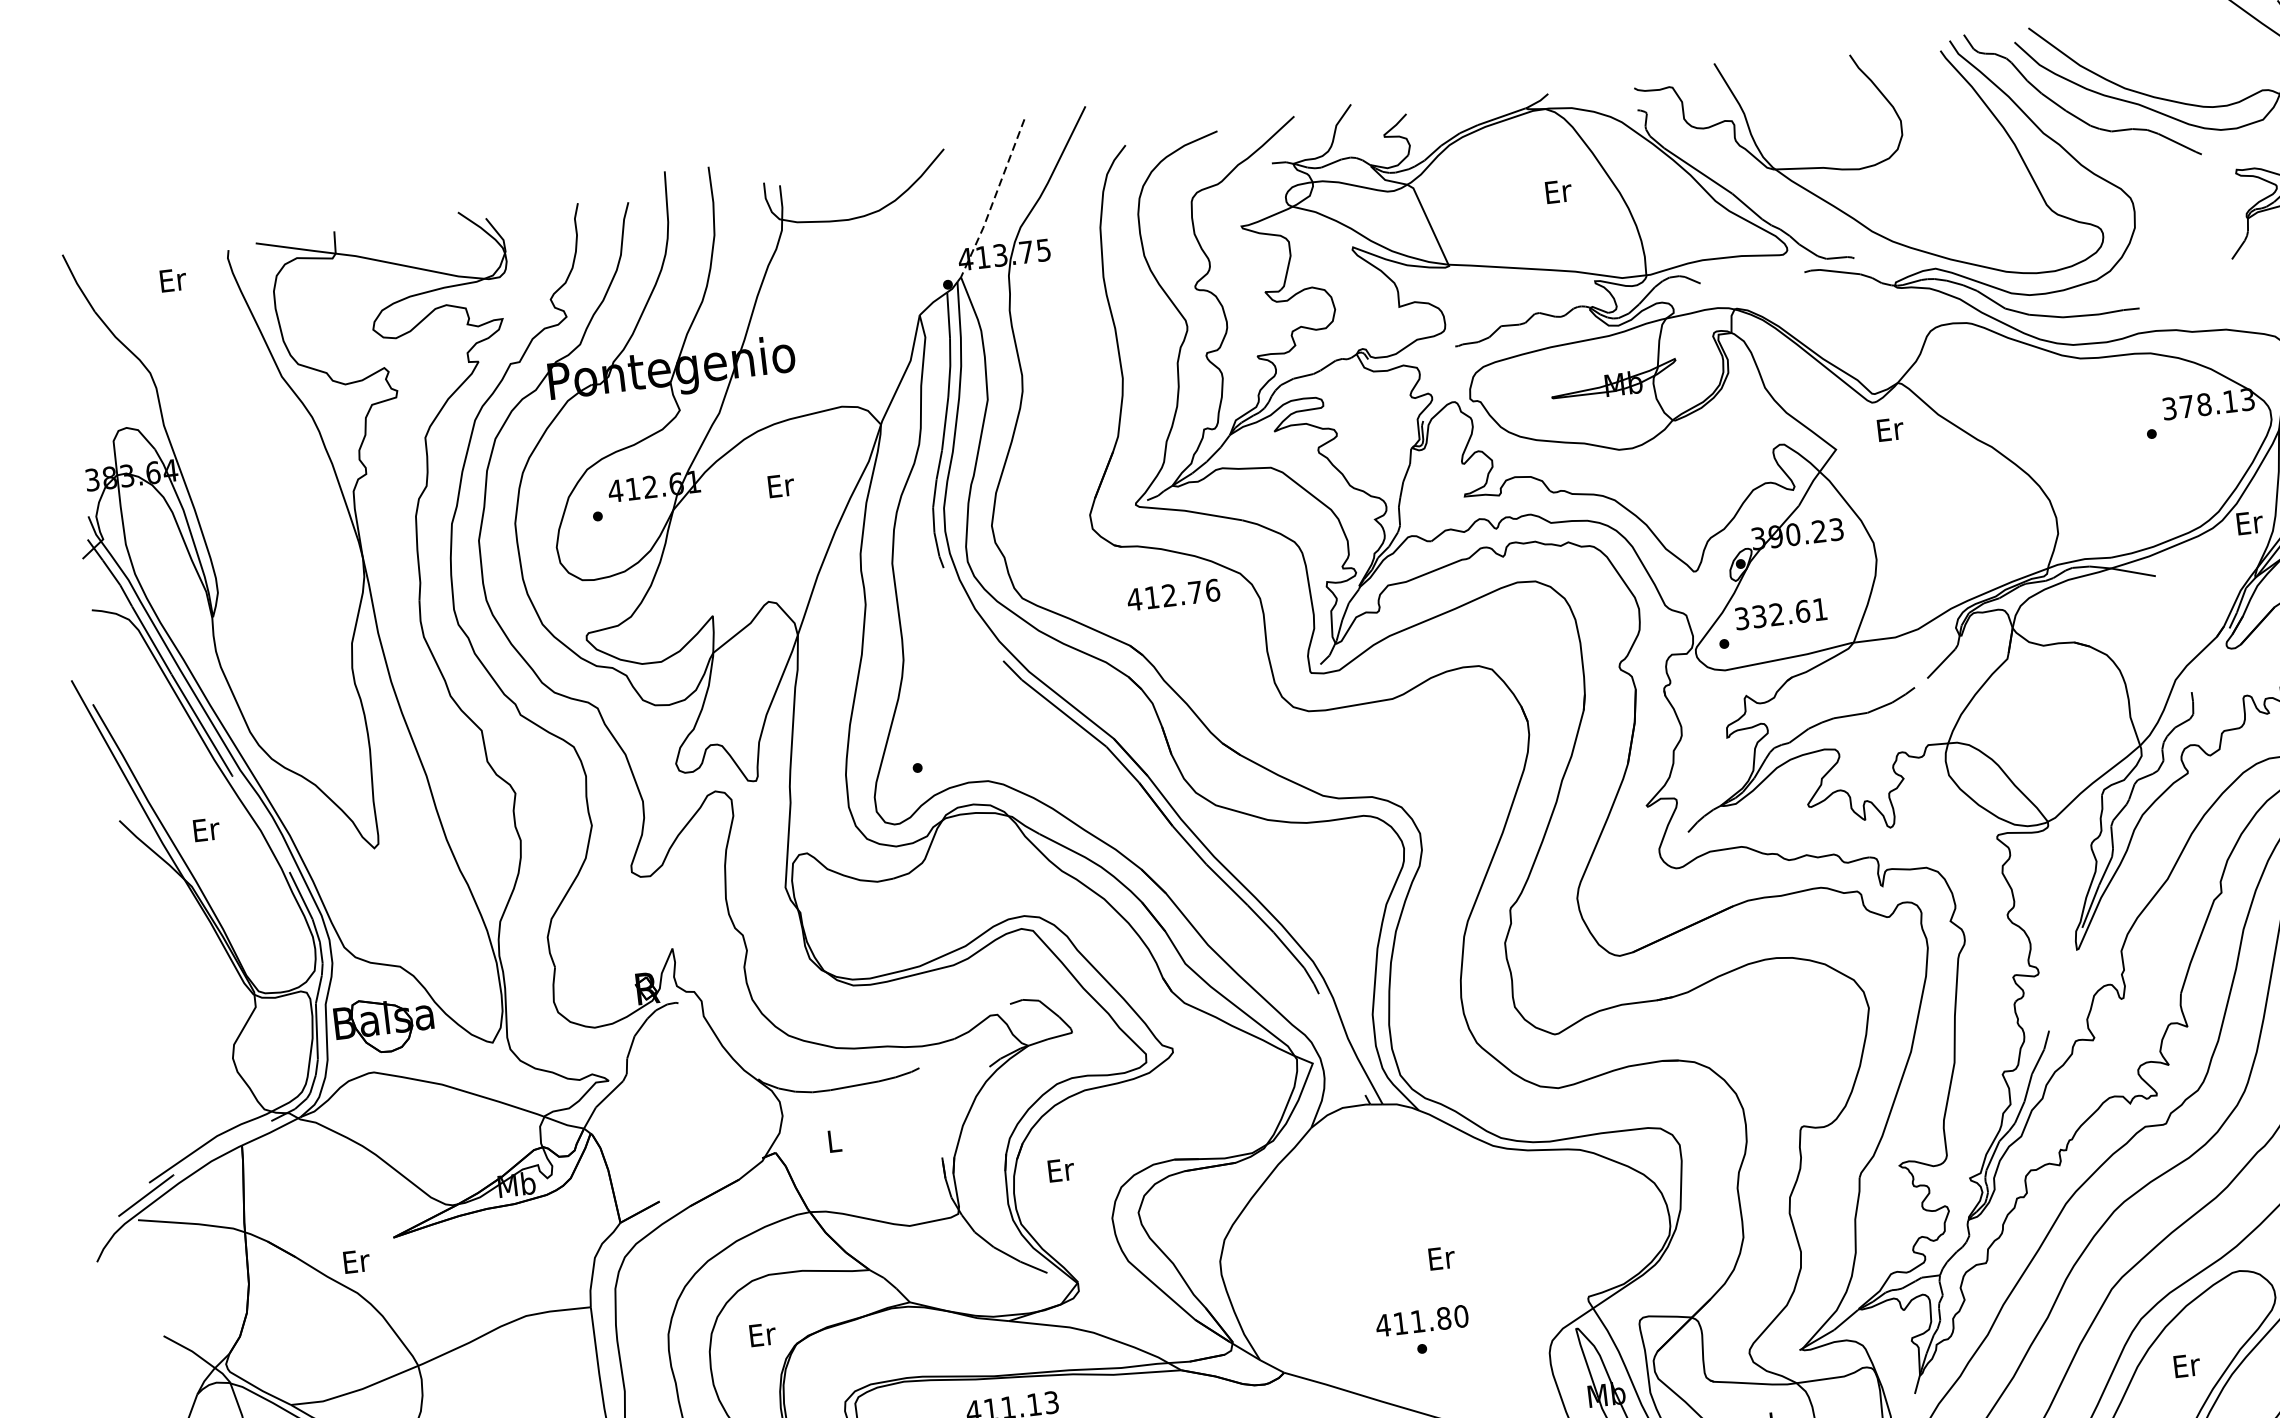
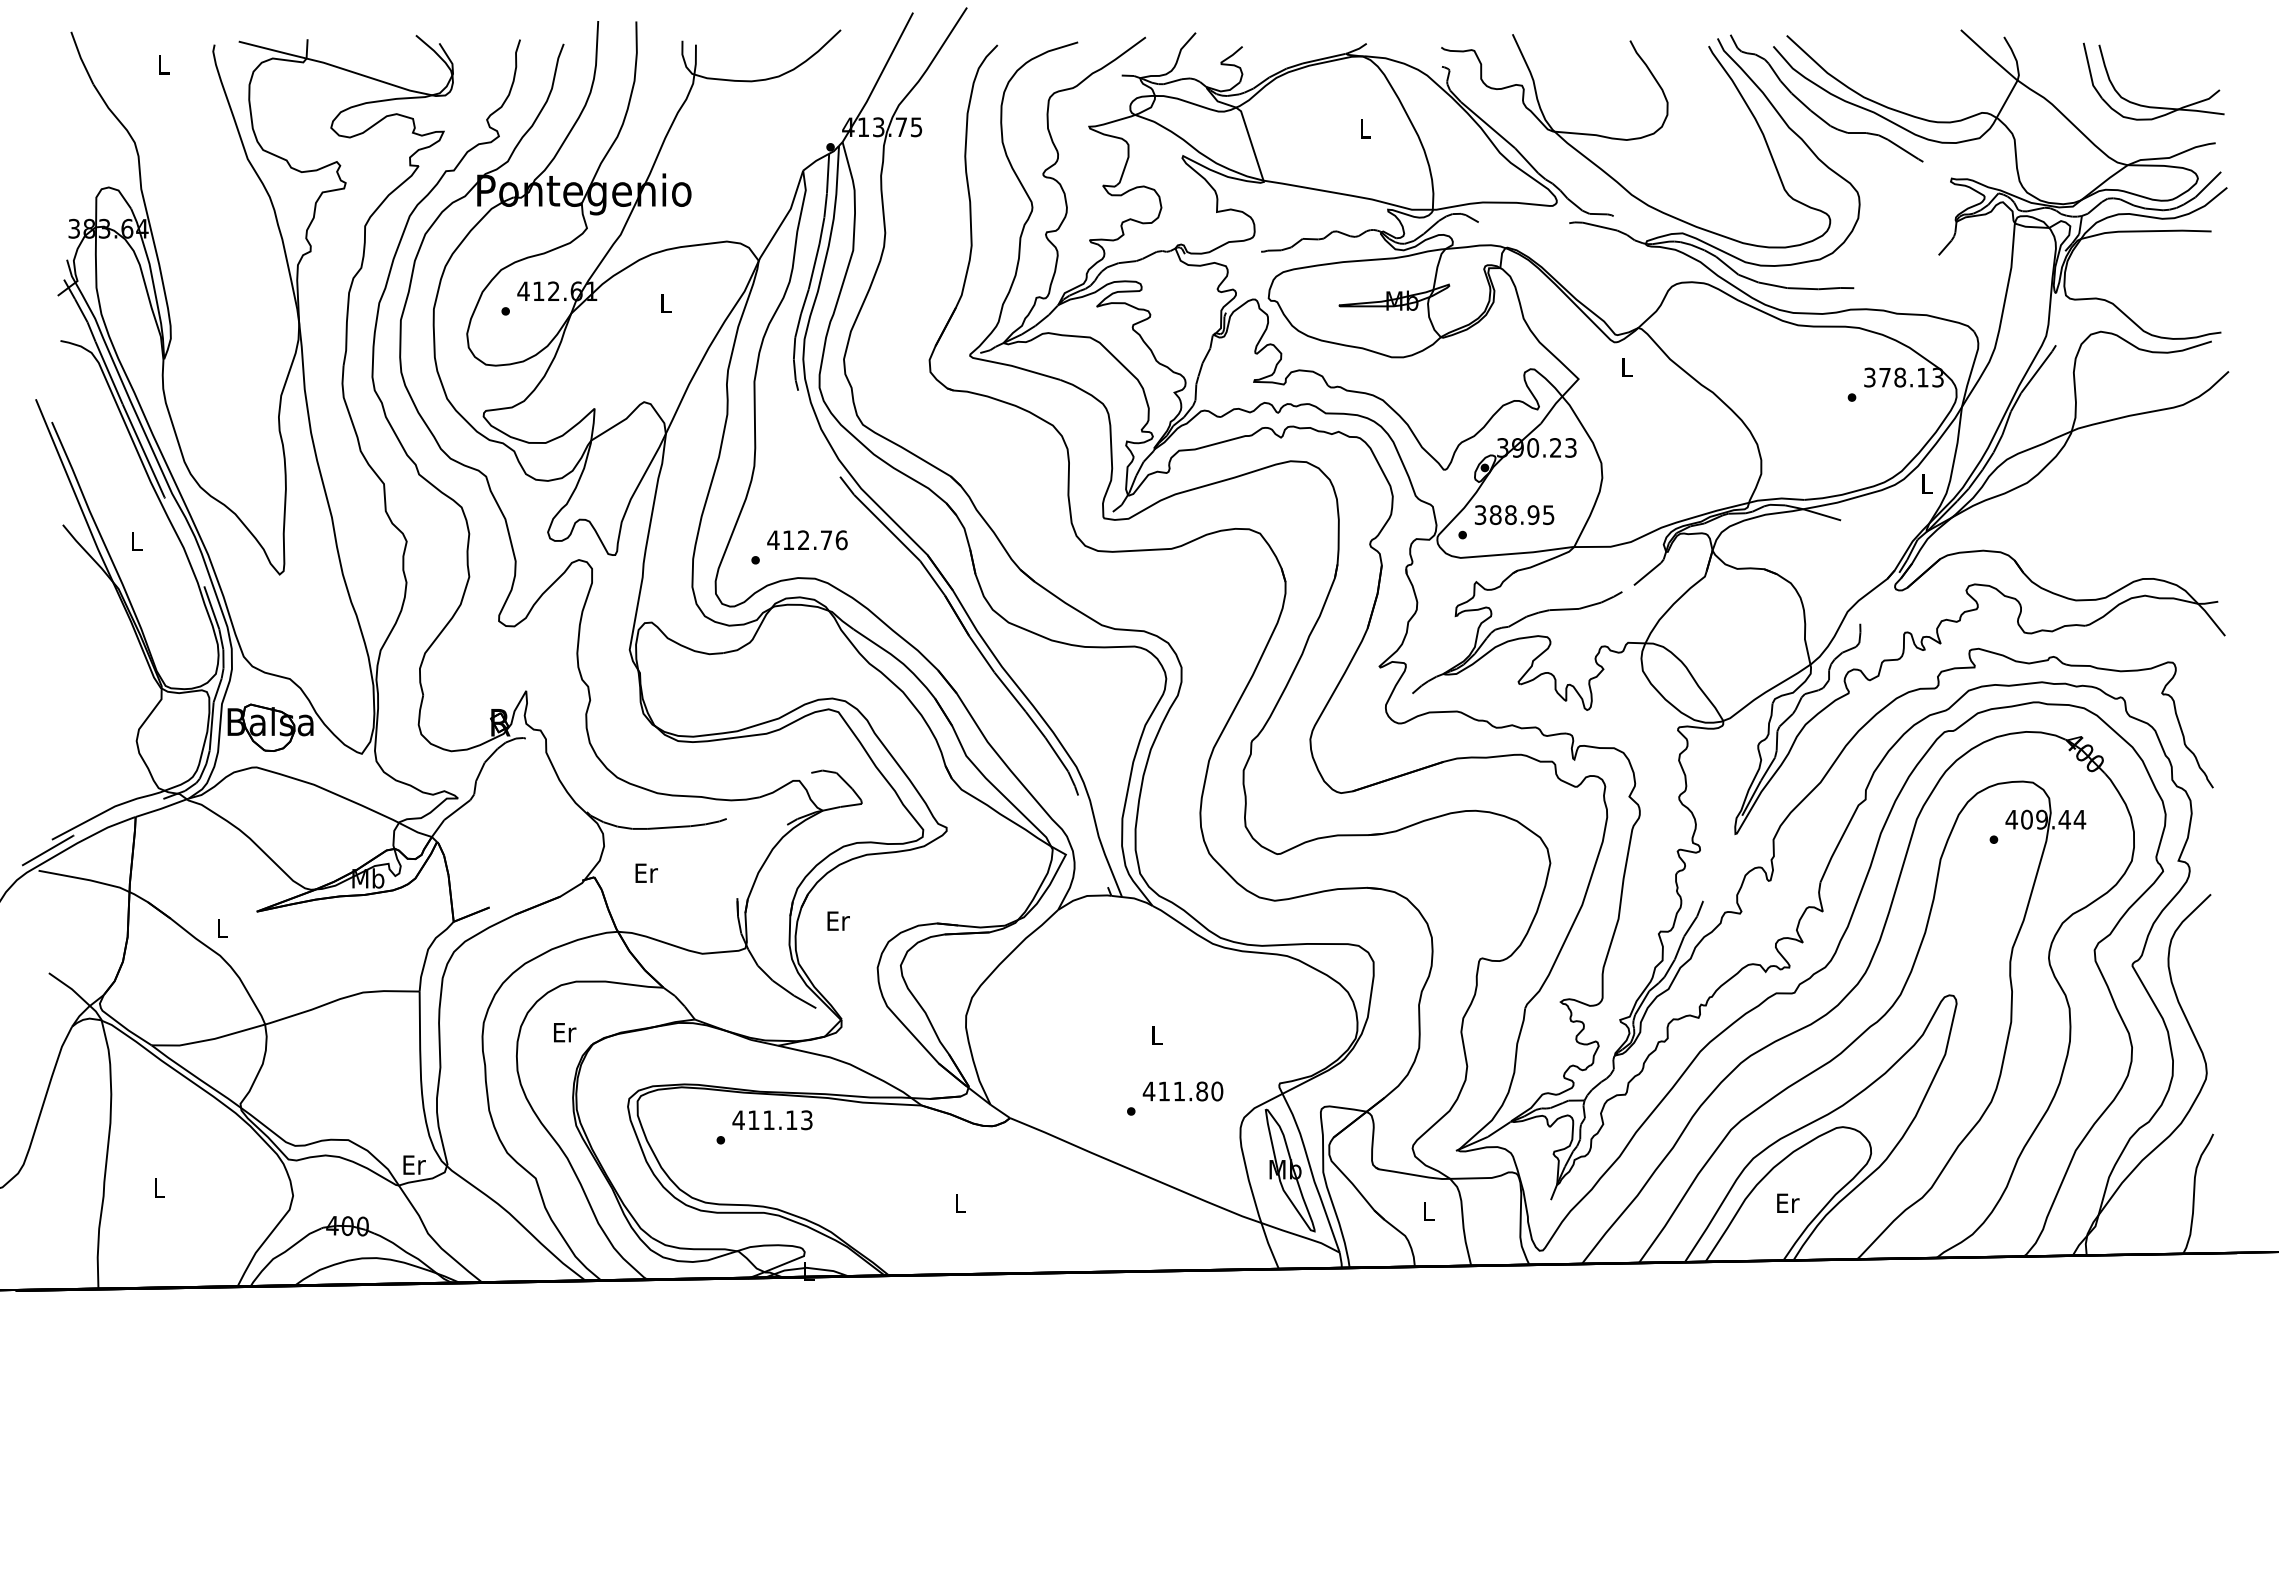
text: (1558, 191) -> (1365, 128), Er -> L
line: (993, 199) -> (878, 78), dashed -> solid
text: (173, 279) -> (164, 64), Er -> L
text: (1890, 428) -> (1627, 366), Er -> L
text: (781, 485) -> (666, 303), Er -> L
text: (2249, 522) -> (1927, 483), Er -> L
text: (1173, 595) -> (807, 540), moved
text: (1789, 613) -> (1521, 515), 332.61 -> 388.95
text: (207, 829) -> (137, 541), Er -> L
text: (834, 1140) -> (646, 872), L -> Er
text: (1442, 1258) -> (1157, 1035), Er -> L
text: (356, 1261) -> (222, 928), Er -> L
text: (1421, 1321) -> (1182, 1091), moved

